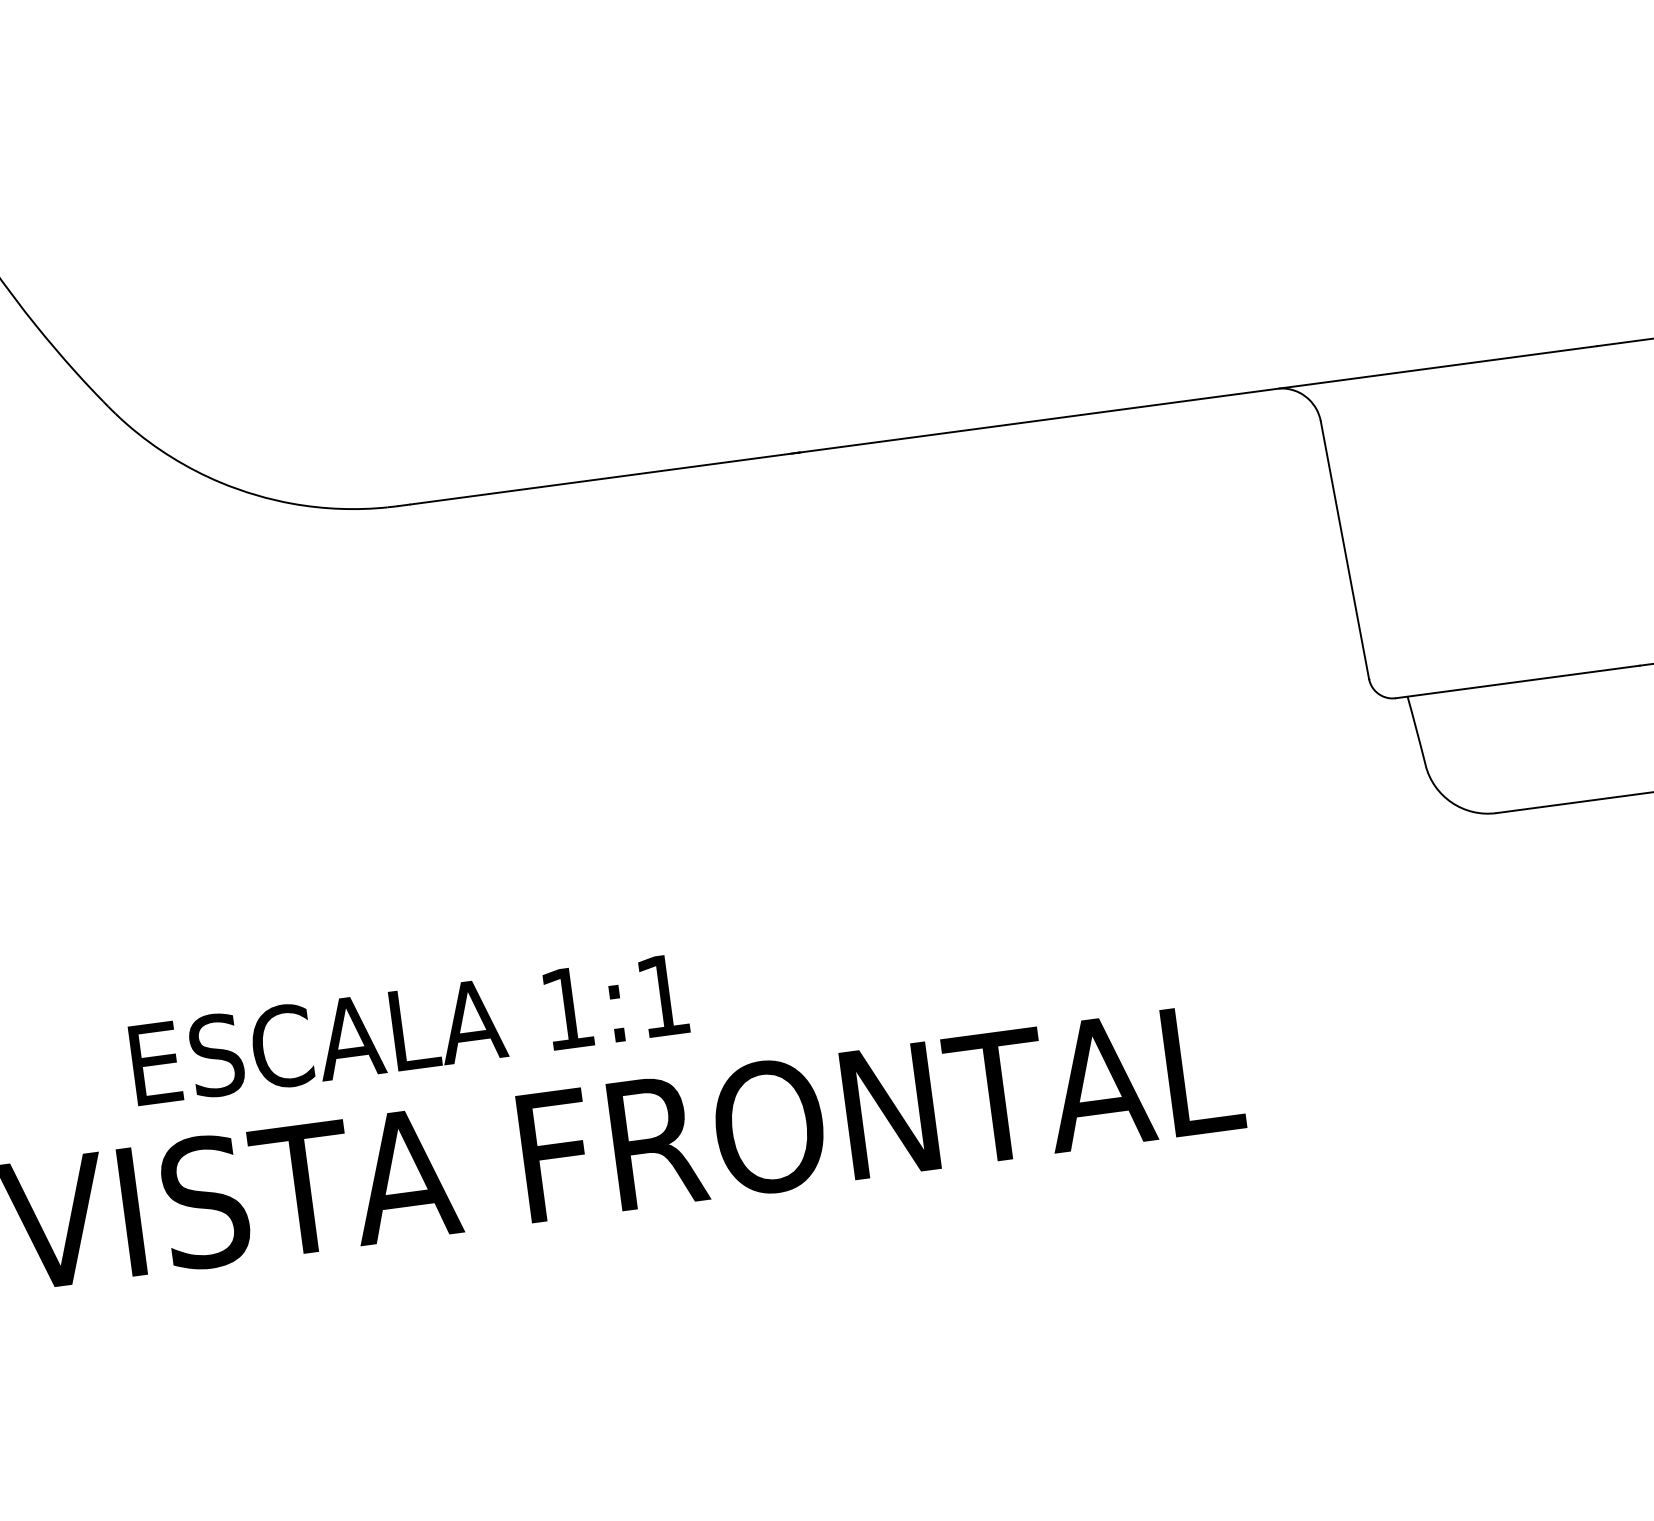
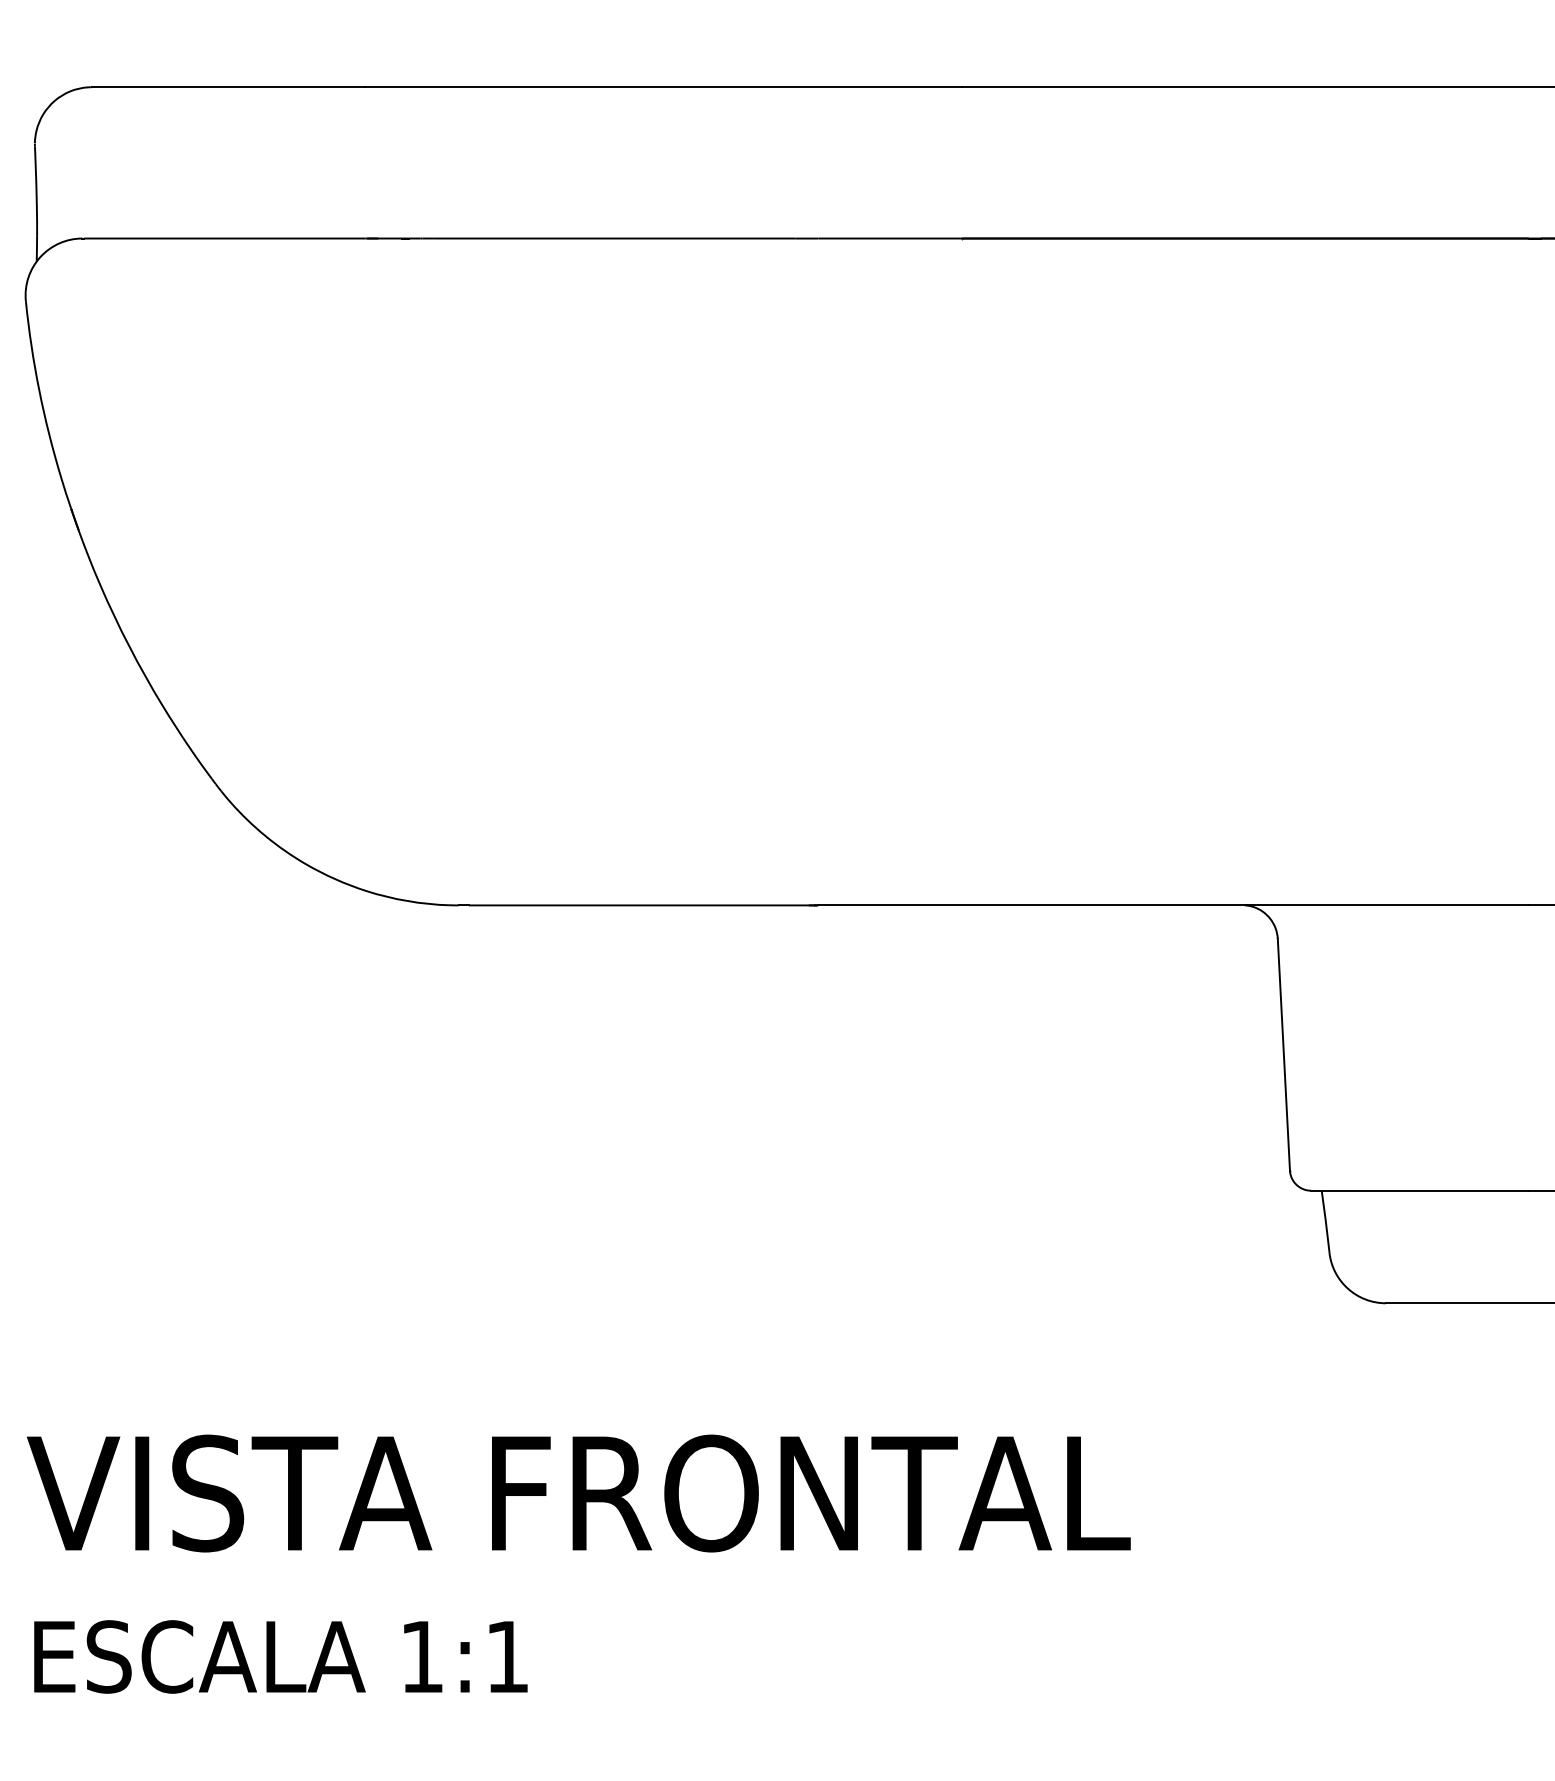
text: (408, 1029) -> (280, 1656), moved

